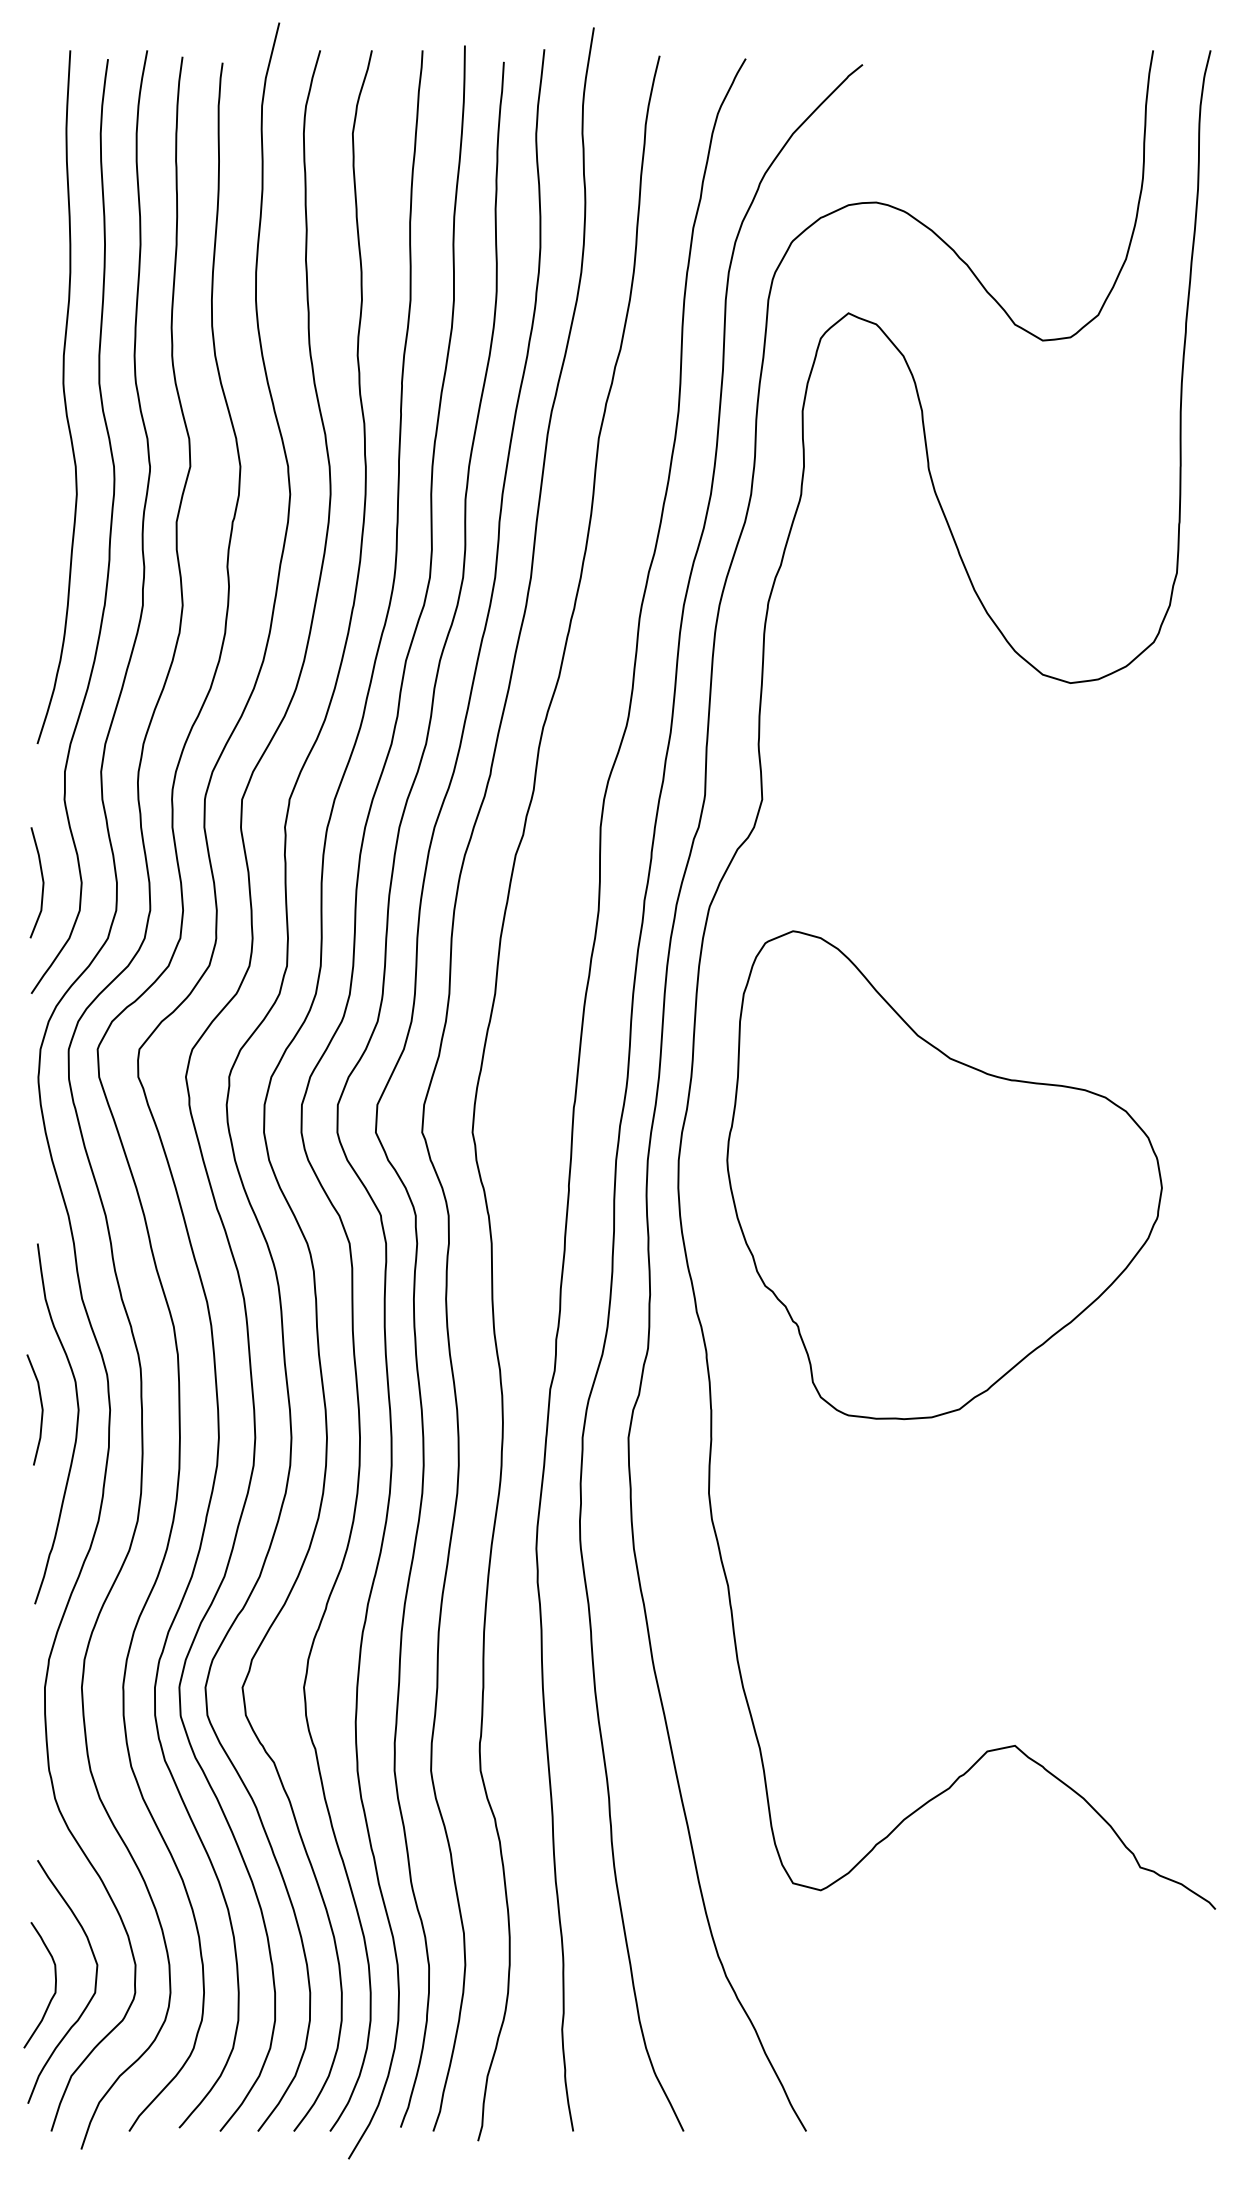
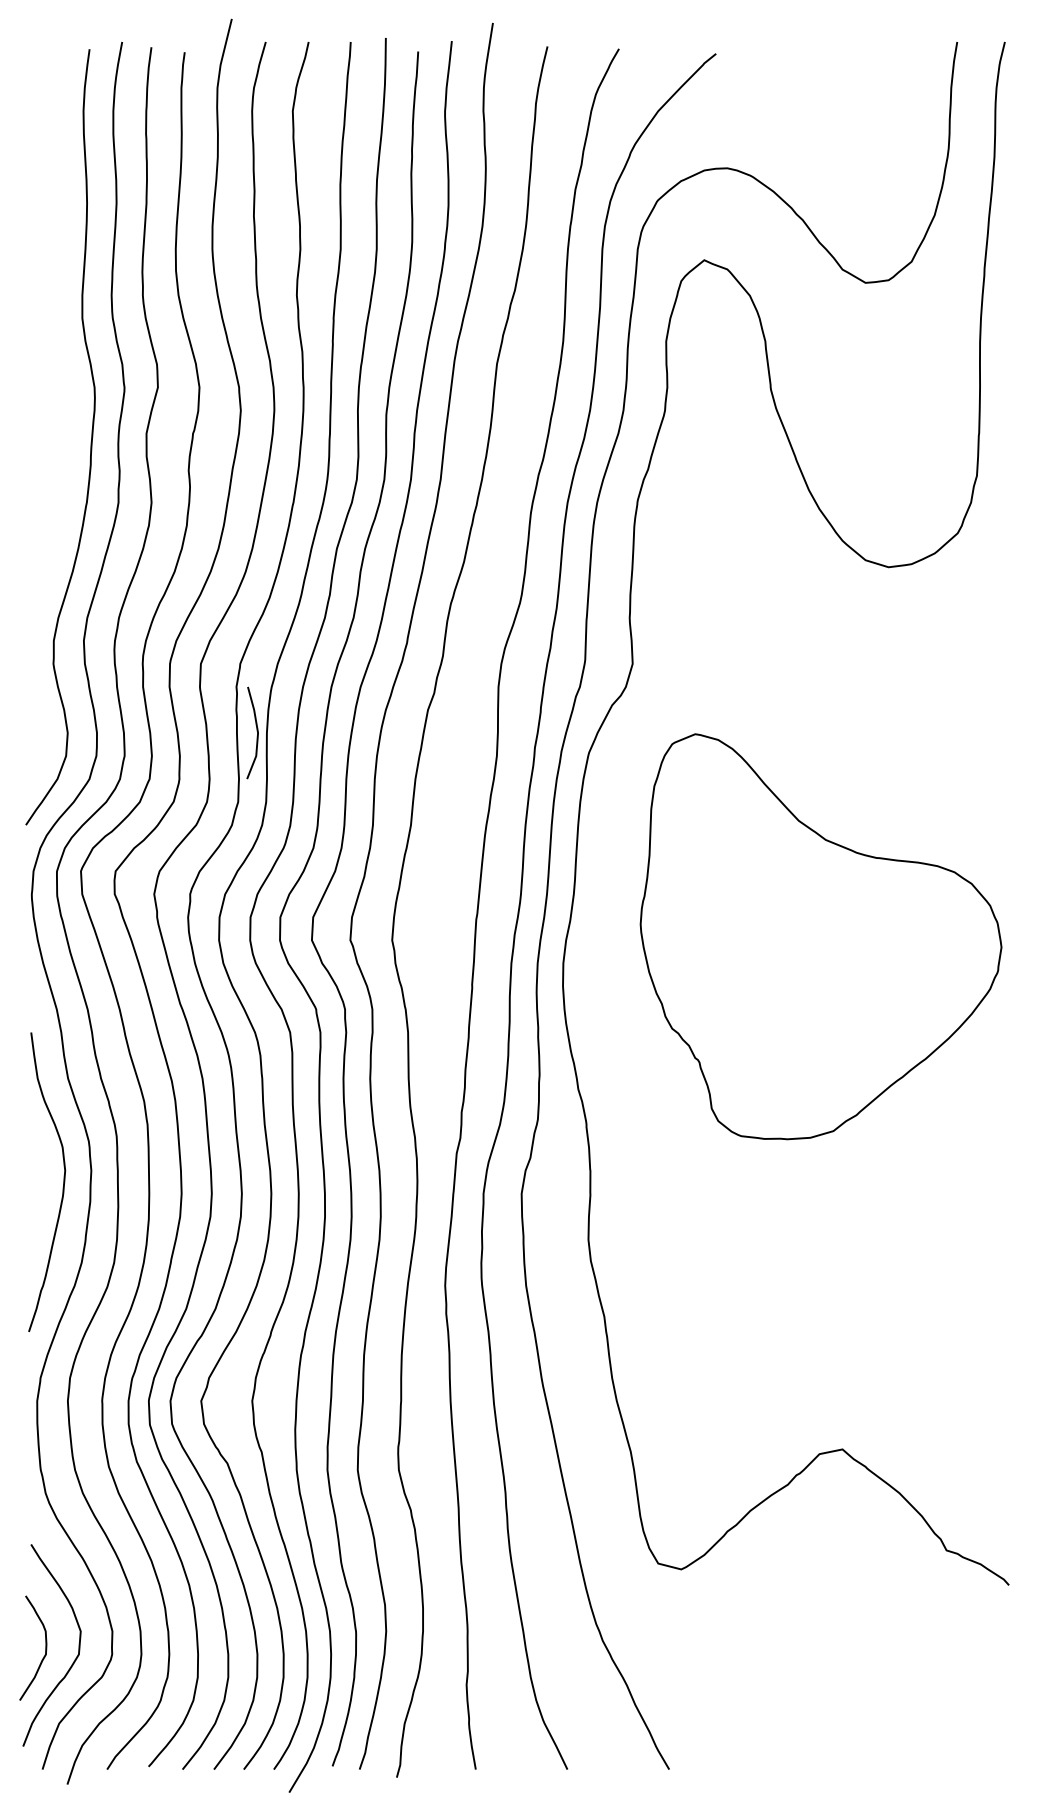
curve: (63, 396) -> (52, 329), removed
line: (41, 880) -> (256, 731), moved
part: (943, 1174) -> (820, 936), moved
line: (41, 1409) -> (34, 1170), removed

